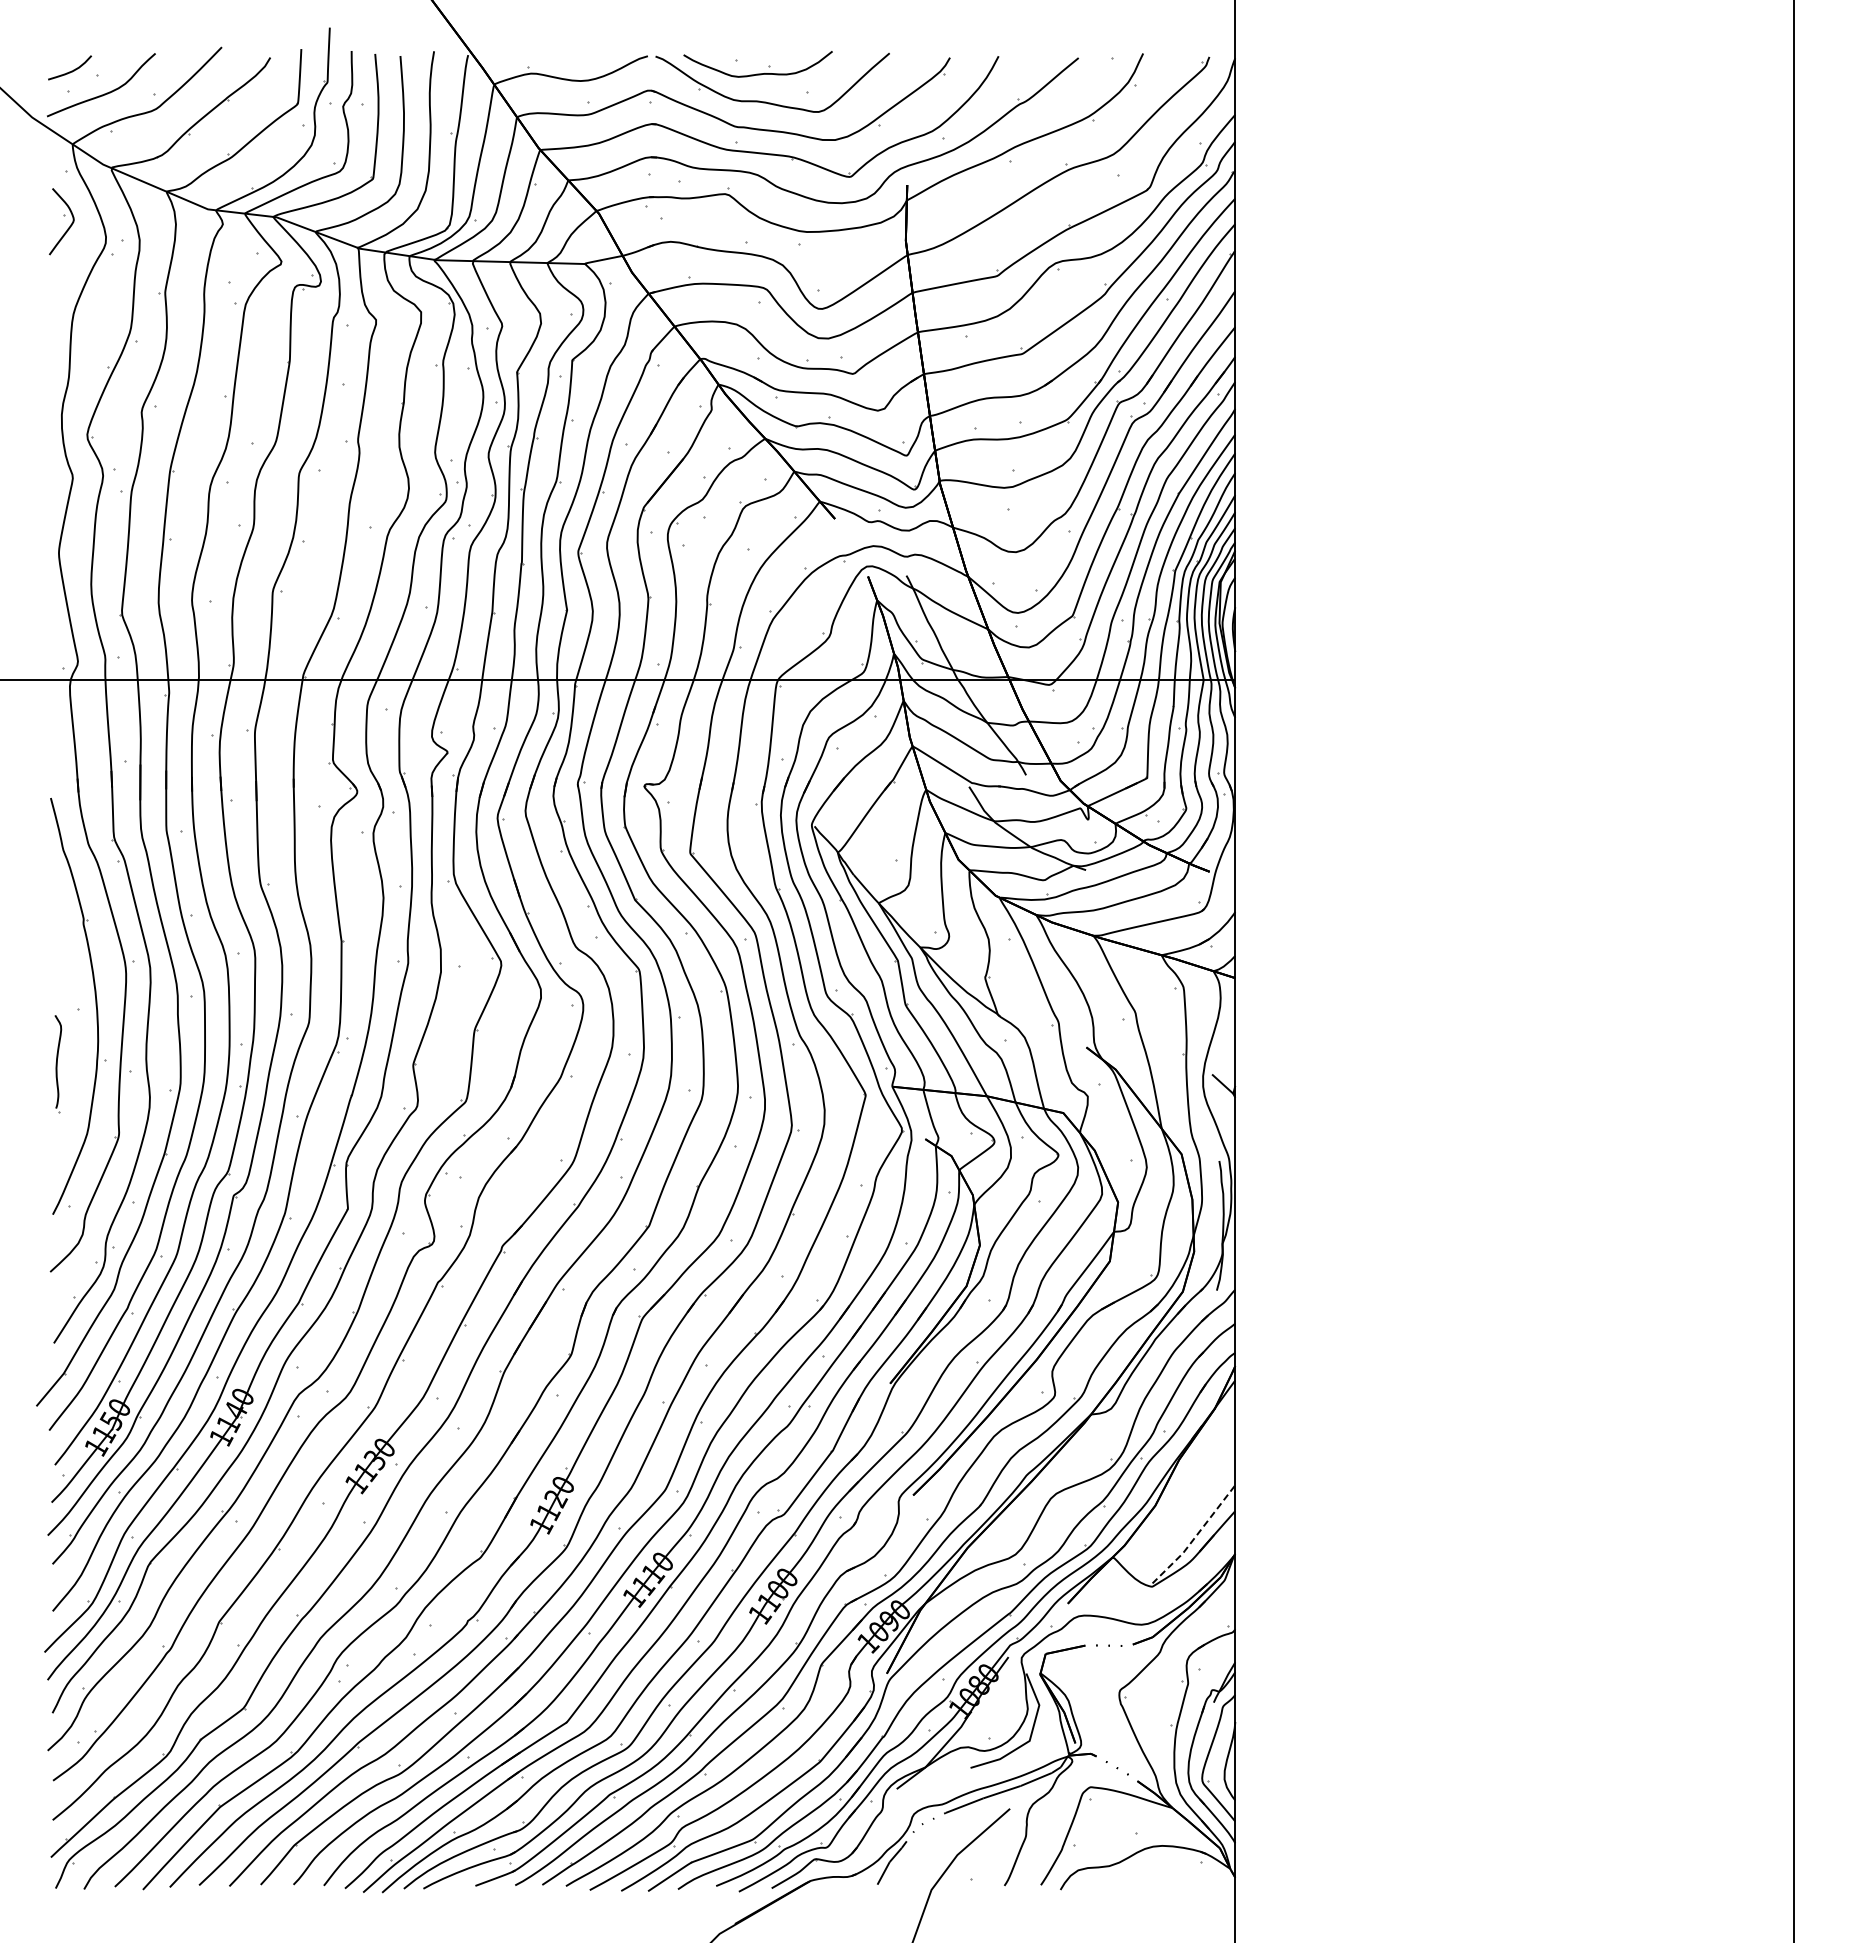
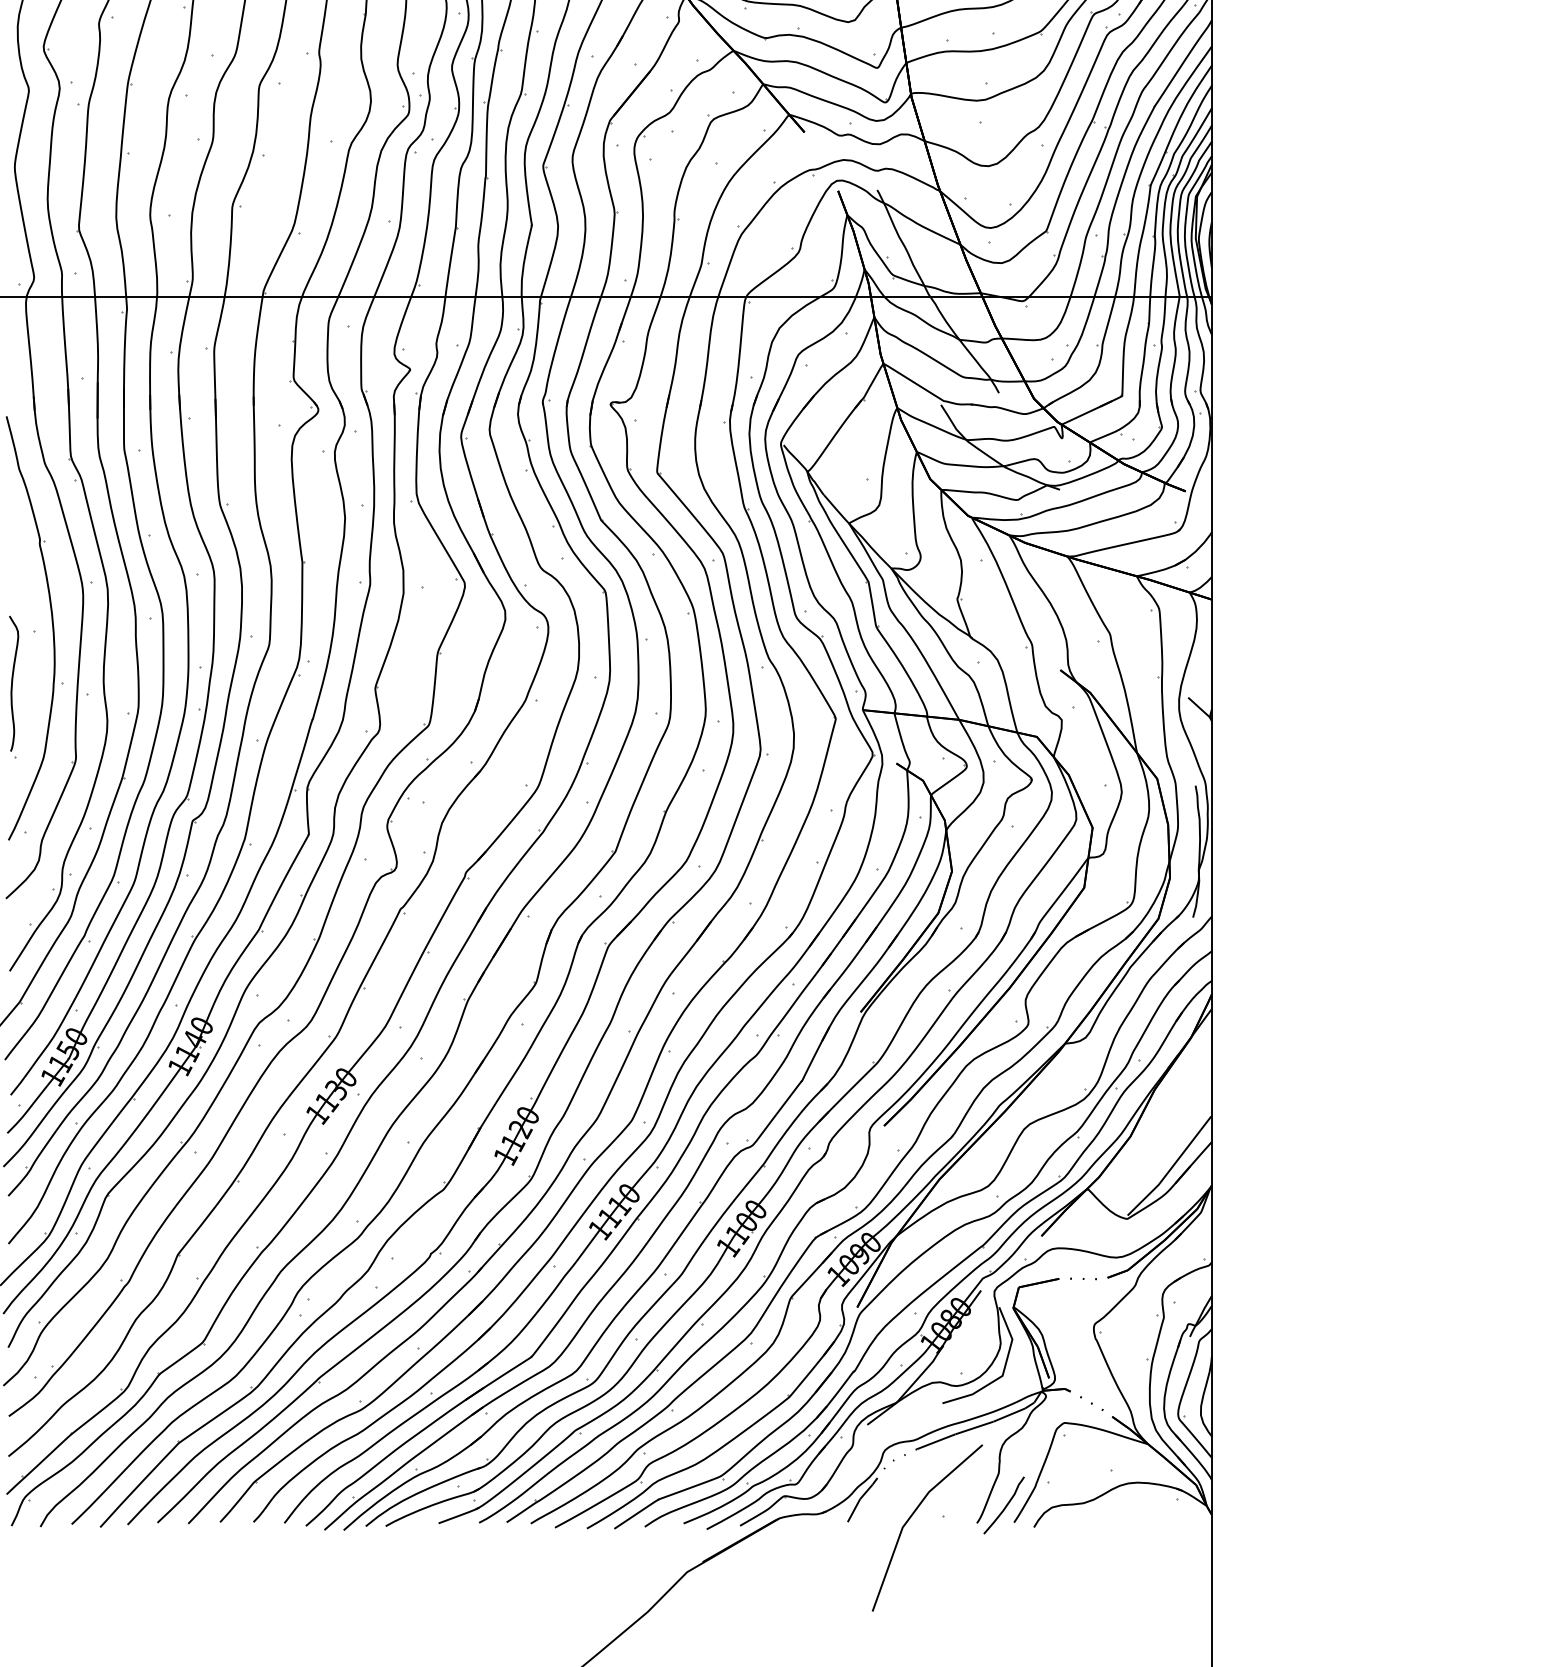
part: (58, 1064) -> (14, 687), size x1.43
line: (1195, 1537) -> (1171, 1168), dashed -> solid
curve: (1031, 1869) -> (1004, 1506), added

